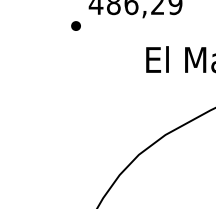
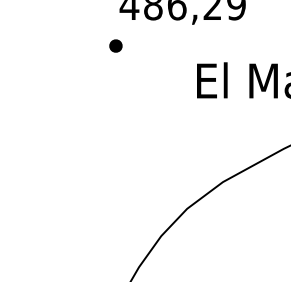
part: (75, 25) -> (115, 45), moved

